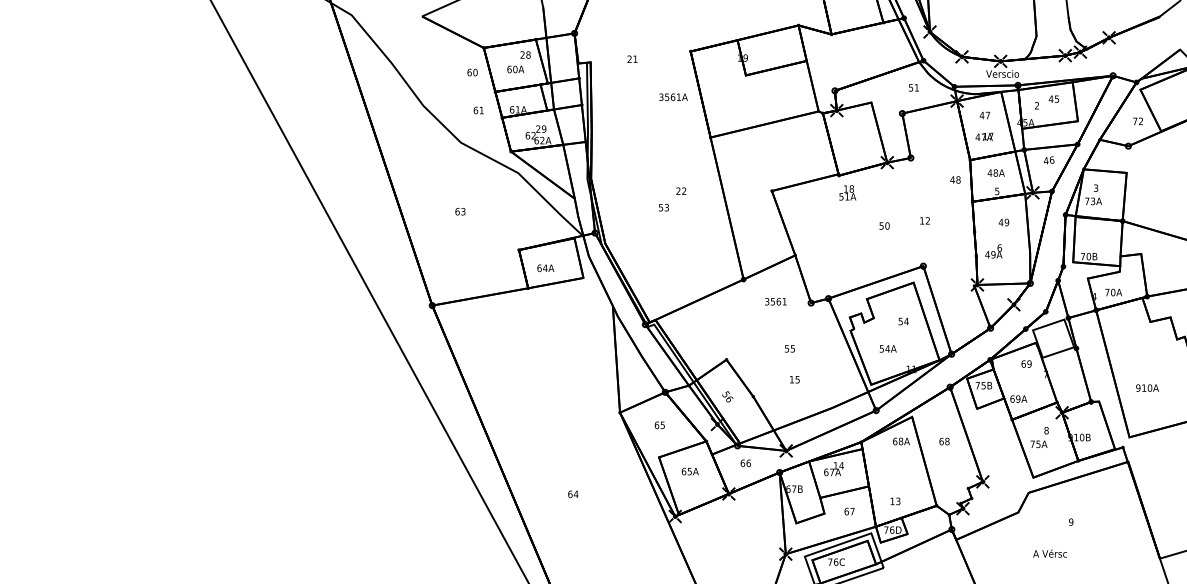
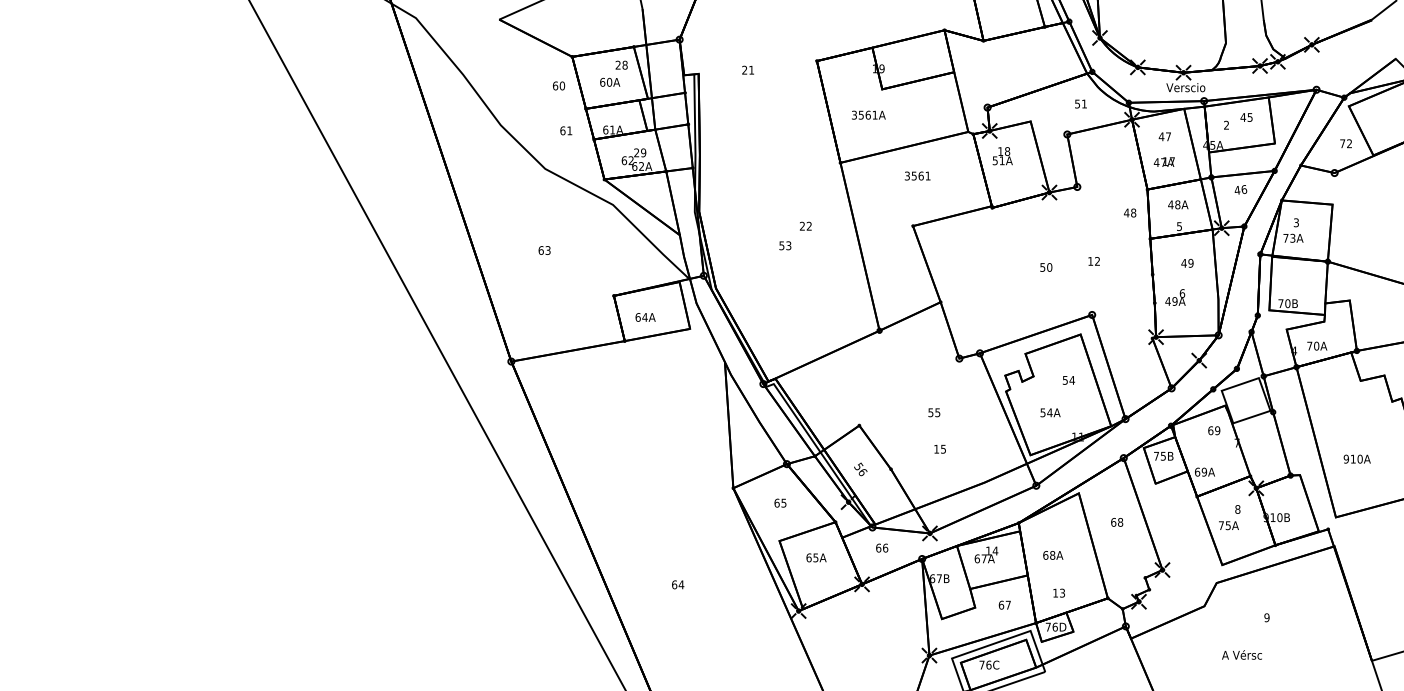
text: (673, 97) -> (868, 115), moved
text: (847, 192) -> (1002, 155), moved
text: (775, 301) -> (917, 175), moved
text: (901, 441) -> (1053, 555), moved

